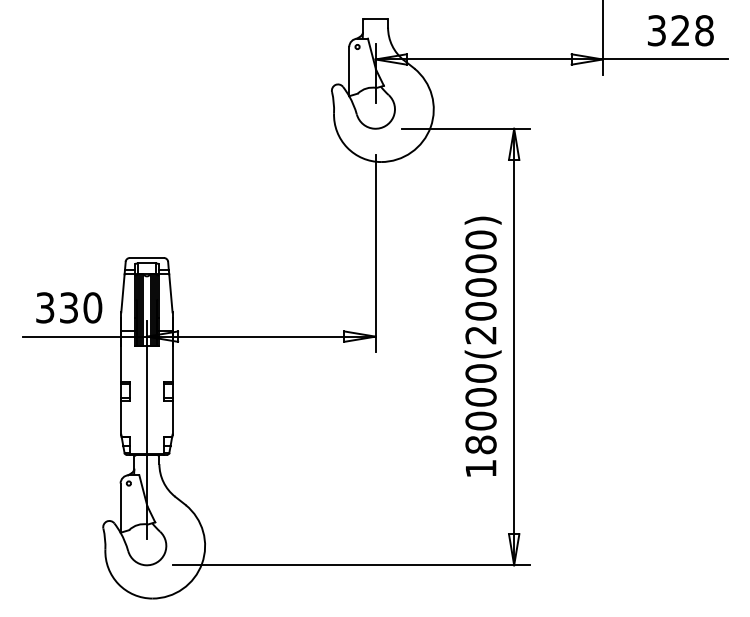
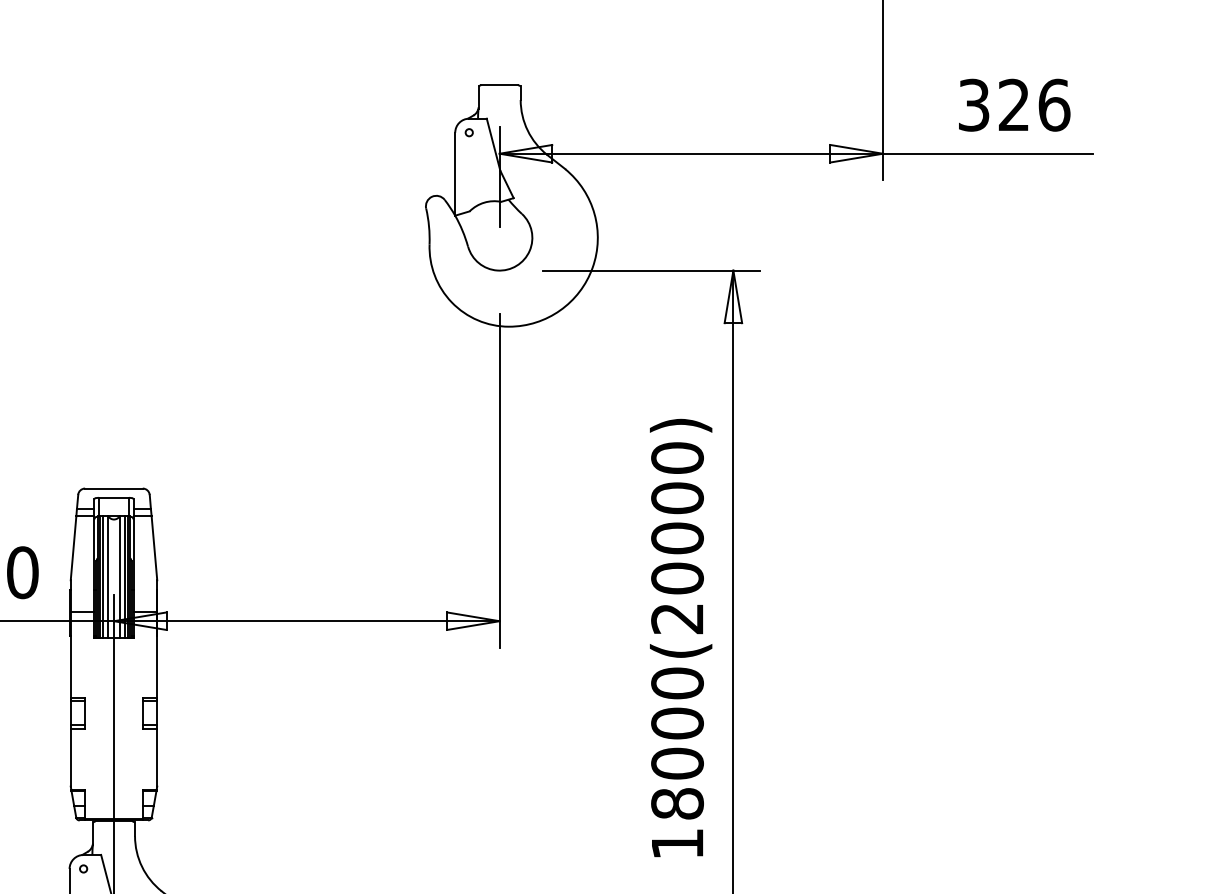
text: (704, 30) -> (1054, 104), 328 -> 326

